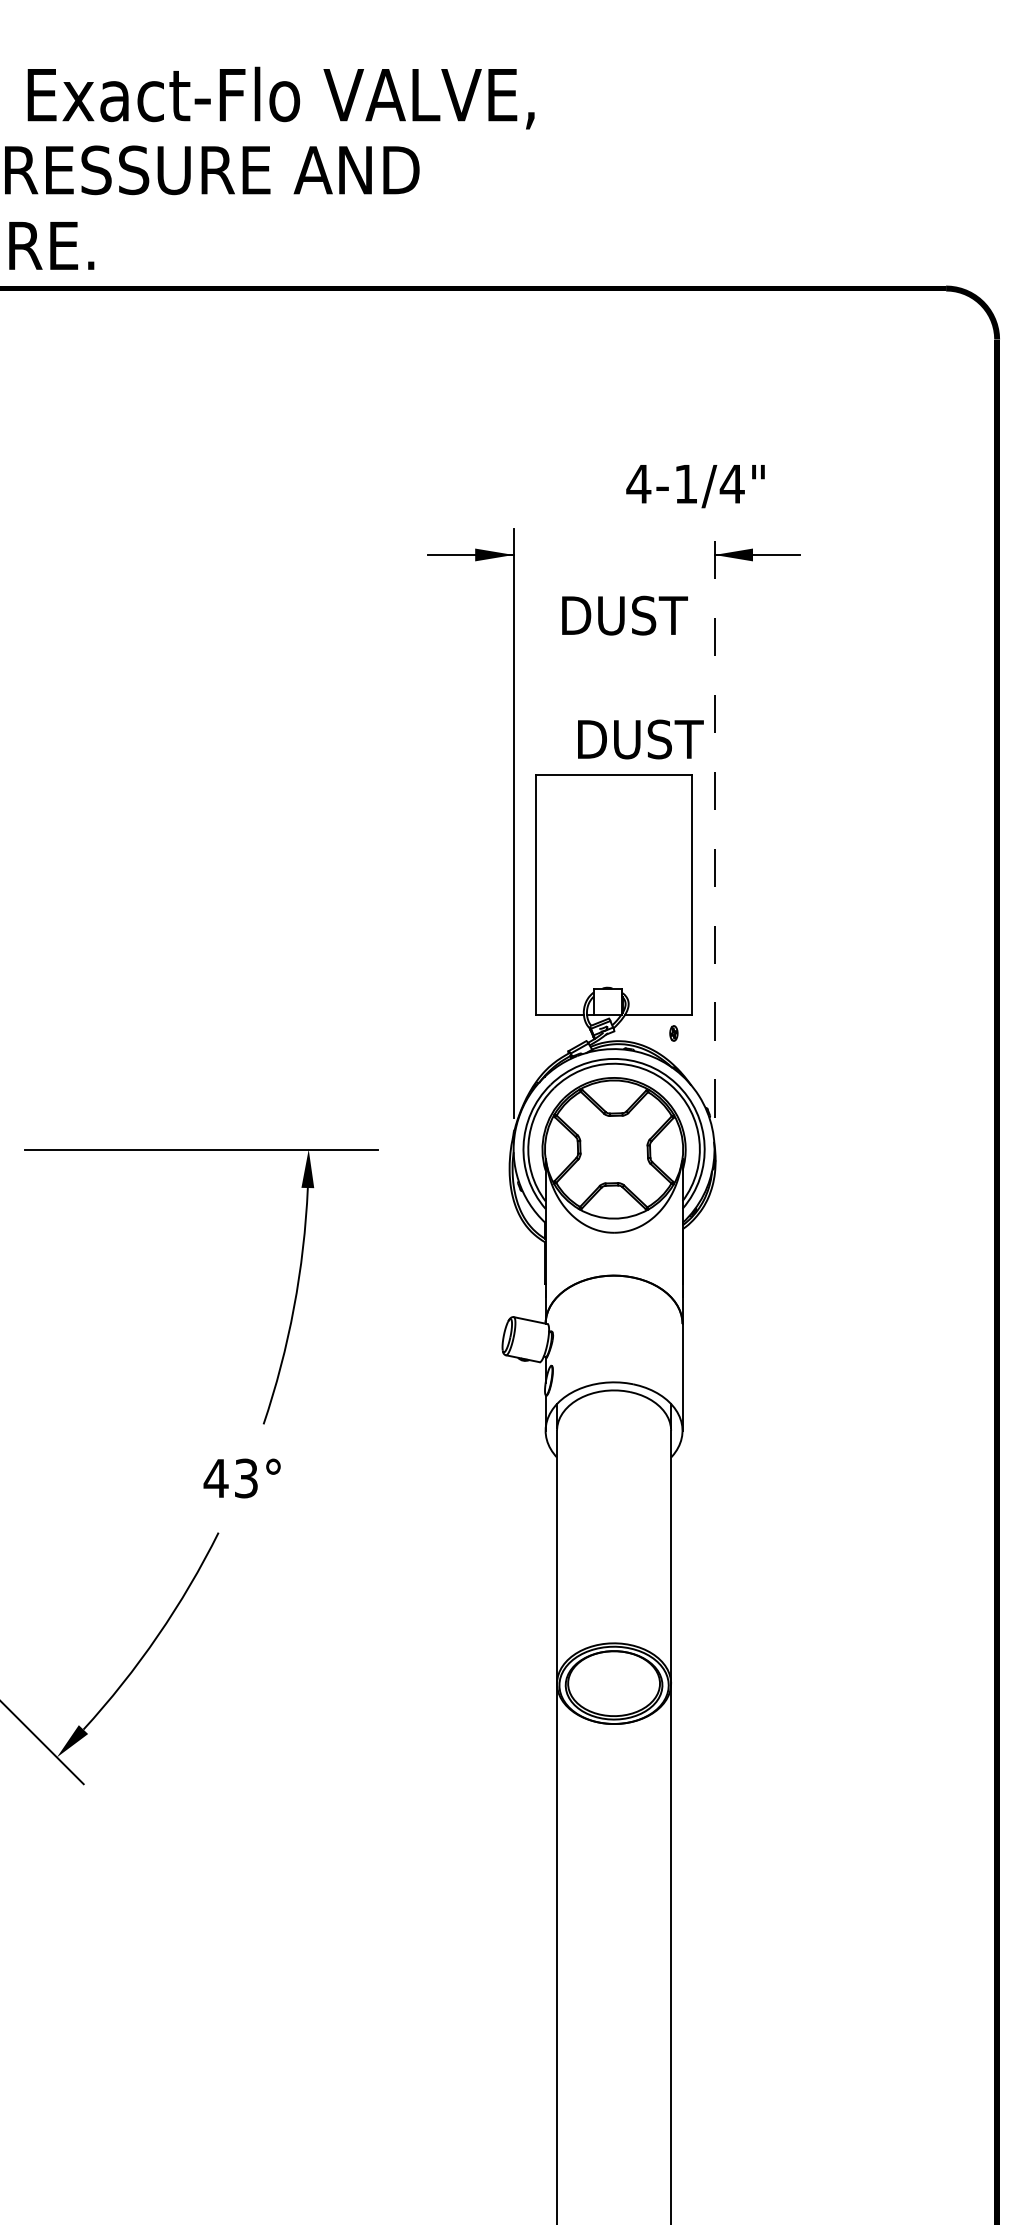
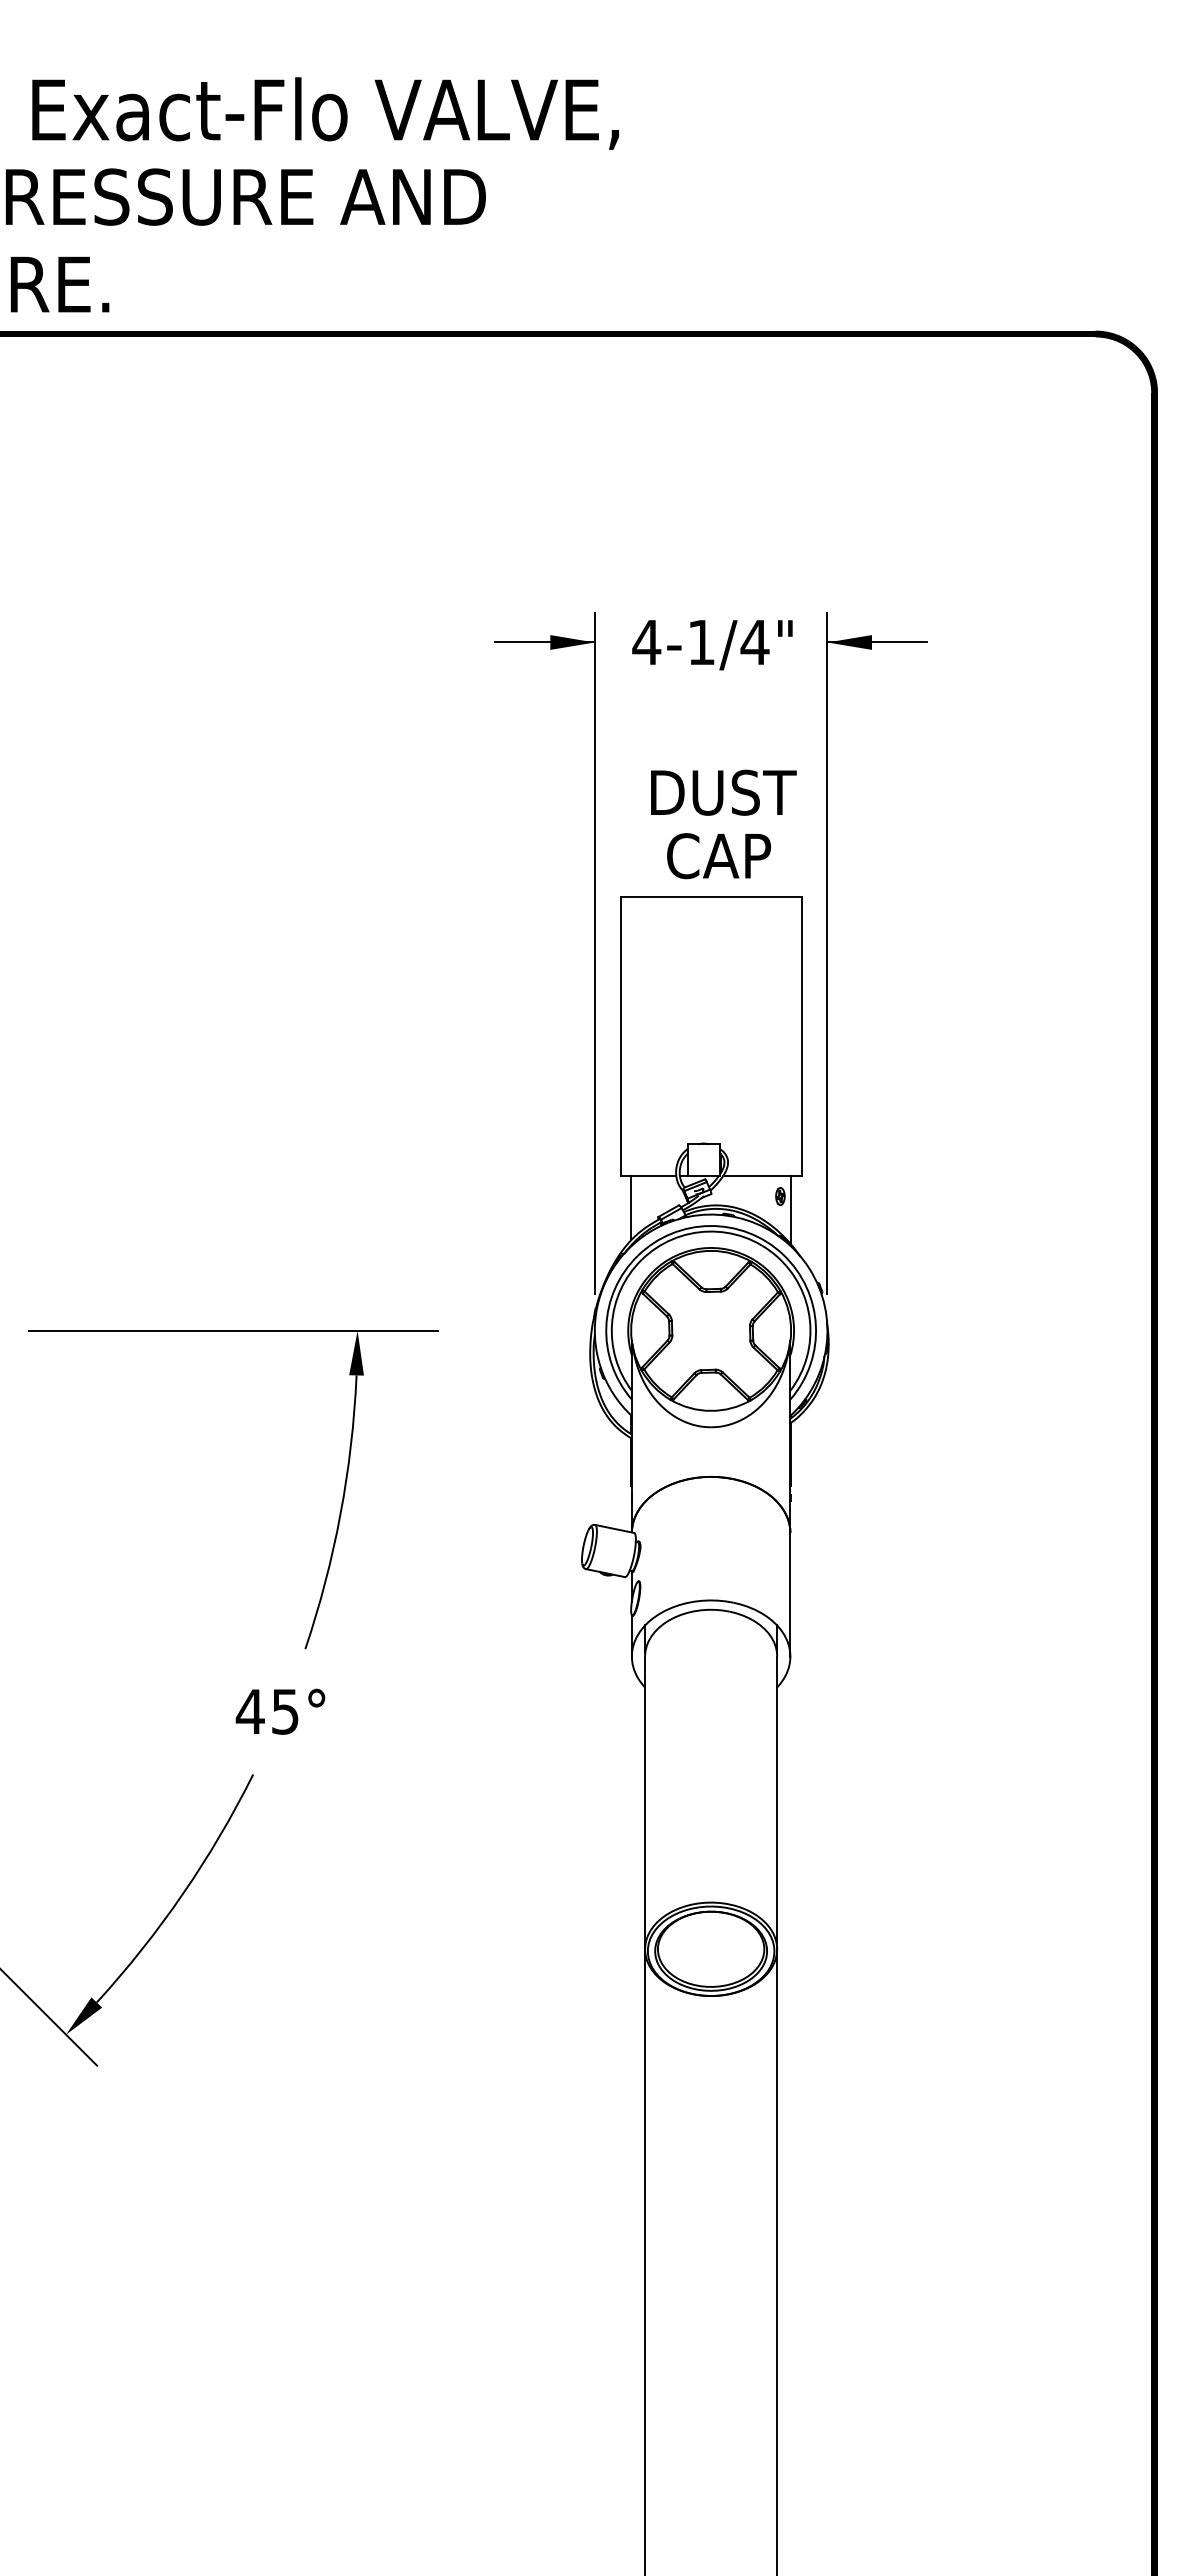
text: (695, 486) -> (712, 645), moved
text: (624, 615) -> (723, 792), moved
text: (640, 739) -> (741, 856), DUST -> CAP
line: (714, 823) -> (827, 953), dashed -> solid
line: (545, 1042) -> (631, 1207), added
line: (683, 1044) -> (791, 1209), added
text: (246, 1478) -> (285, 1711), 43° -> 45°

